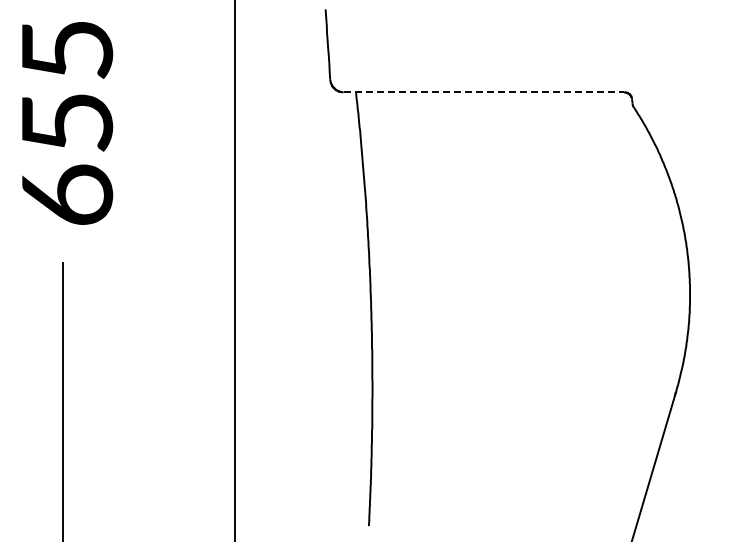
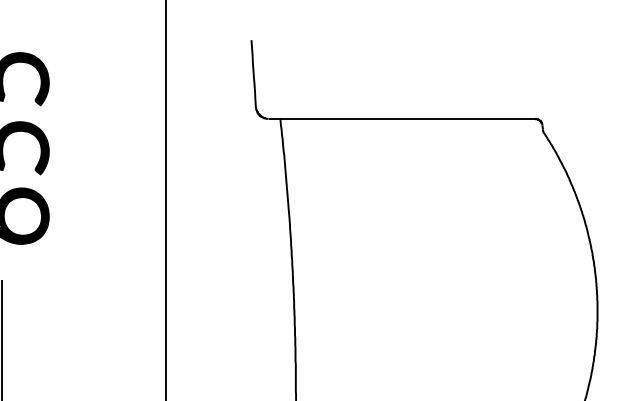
line: (484, 92) -> (402, 119), dashed -> solid

